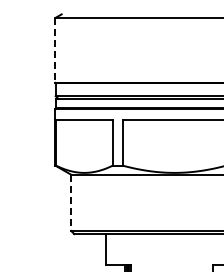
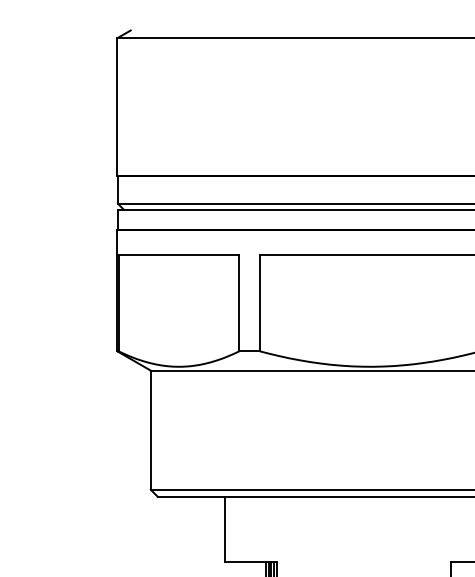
line: (55, 50) -> (117, 107), dashed -> solid
line: (71, 203) -> (151, 431), dashed -> solid

